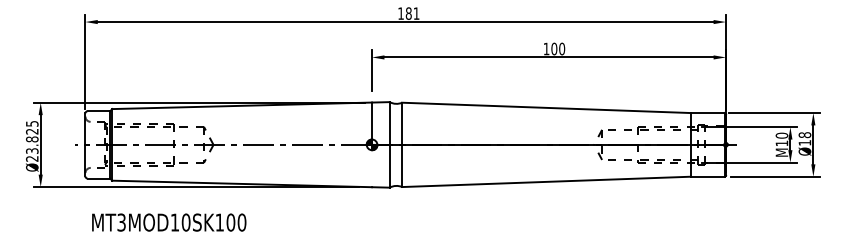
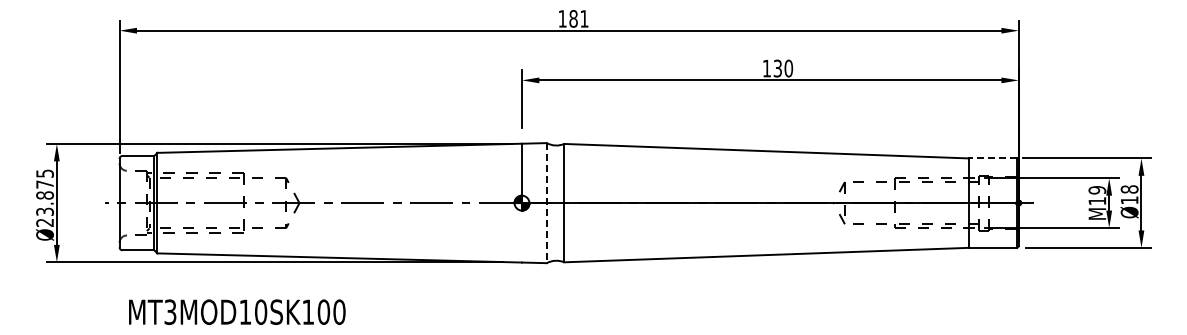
text: (554, 48) -> (777, 68), 100 -> 130
line: (707, 113) -> (992, 158), solid -> dashed
text: (31, 131) -> (44, 184), Ø23.825 -> Ø23.875
text: (782, 135) -> (1097, 190), M10 -> M19
line: (389, 145) -> (546, 203), solid -> dashed

